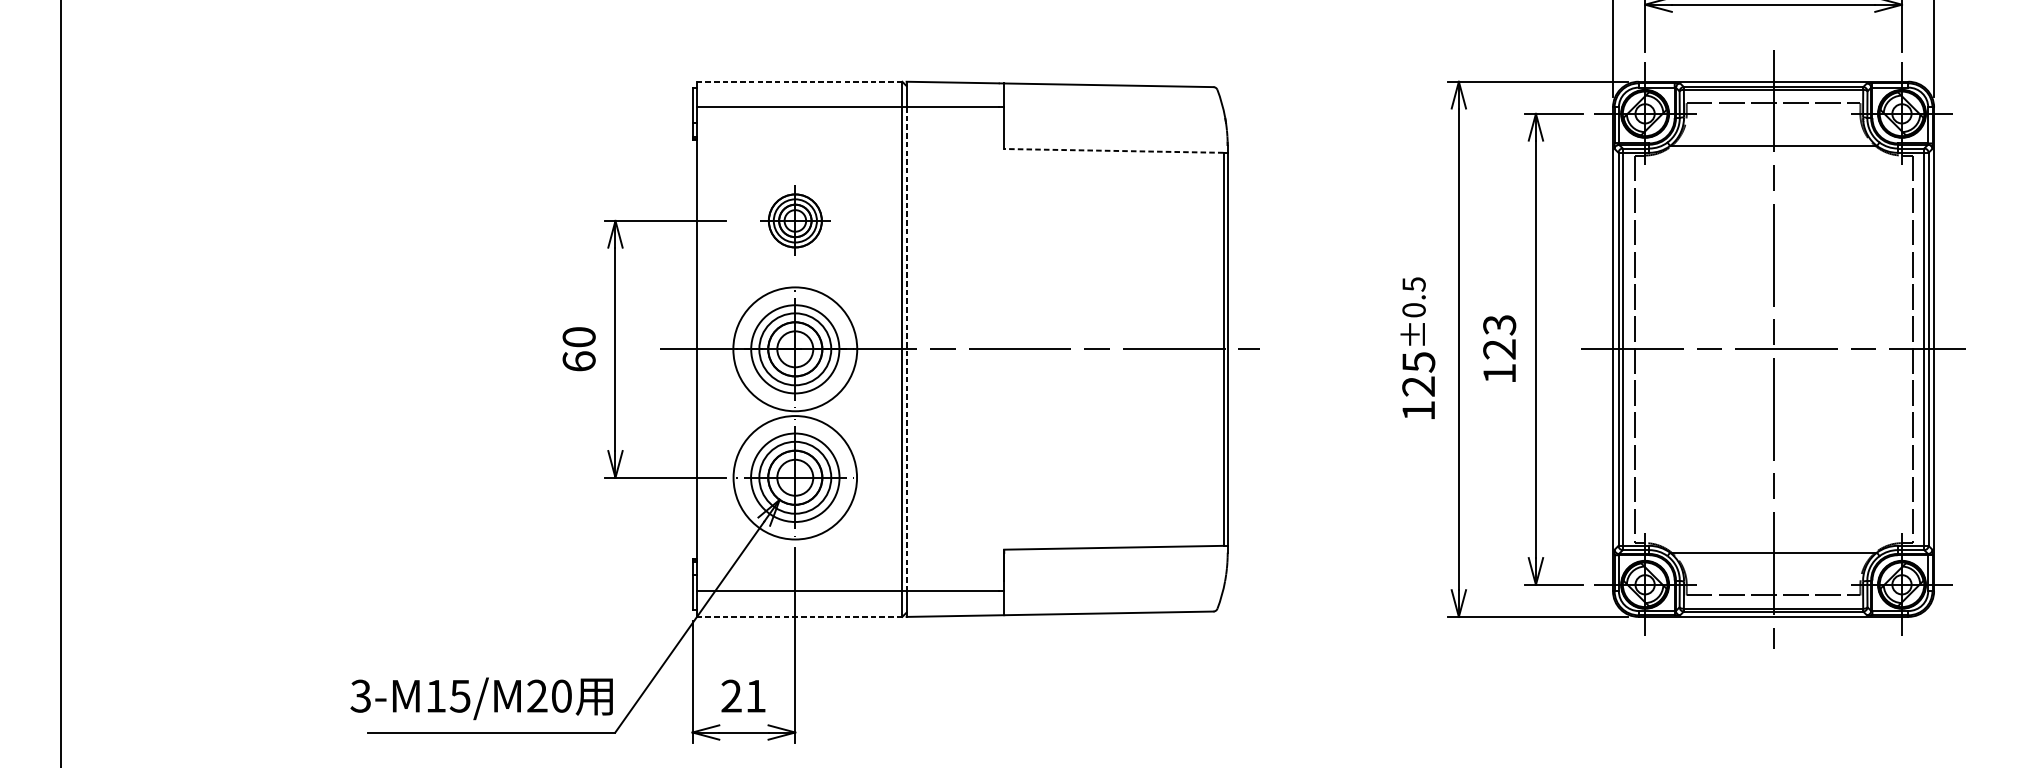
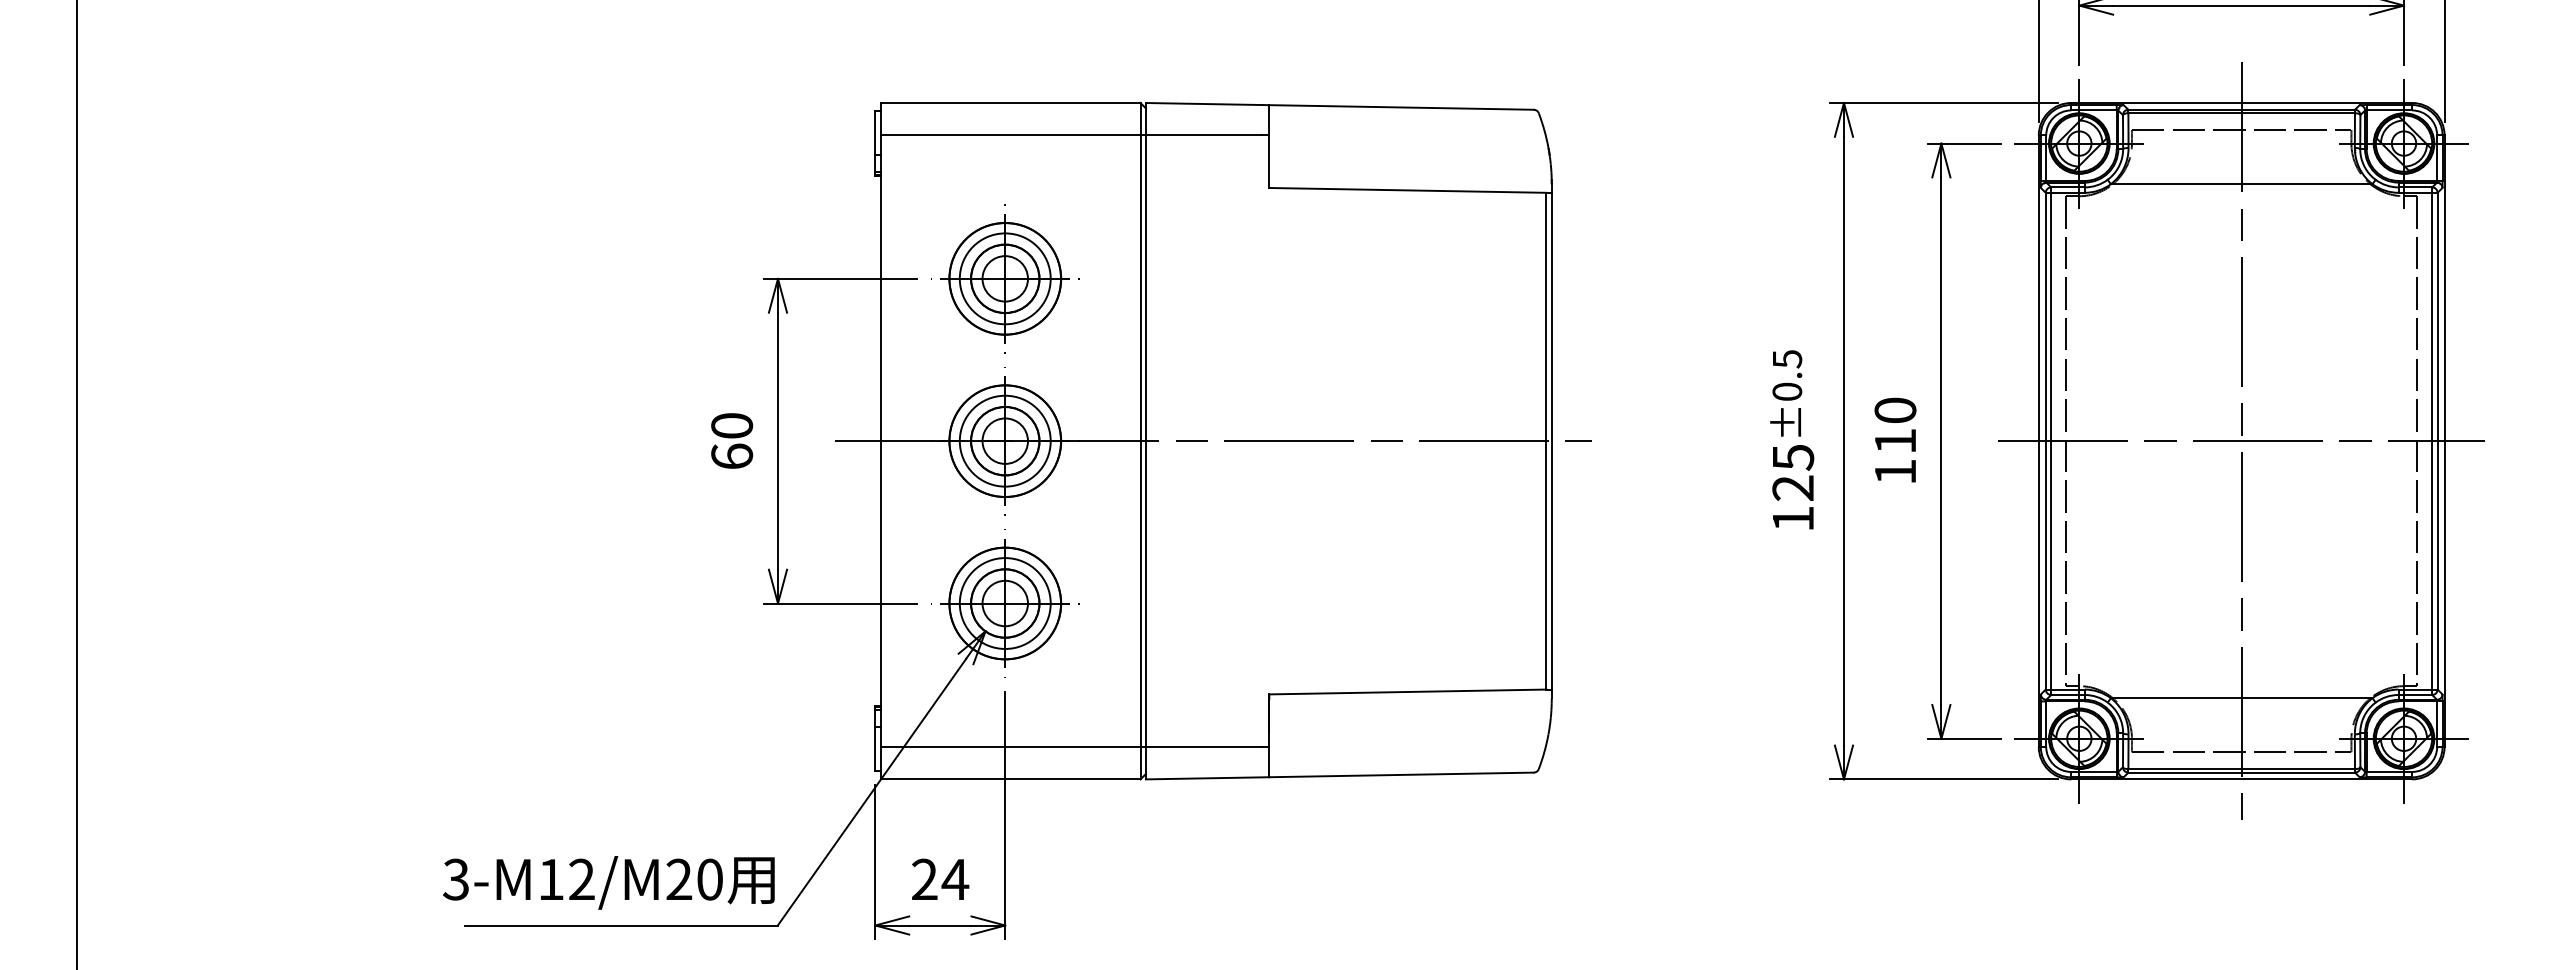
line: (799, 82) -> (1010, 103), dashed -> solid
line: (1113, 150) -> (1407, 190), dashed -> solid
part: (795, 220) -> (1005, 278), size x1.67
text: (1499, 336) -> (1895, 425), 123 -> 110
circle: (795, 349) -> (1005, 441), size x0.71
line: (906, 349) -> (1145, 441), dashed -> solid
circle: (795, 477) -> (1005, 603), size x0.71
line: (799, 617) -> (1010, 779), dashed -> solid
text: (460, 696) -> (581, 879), 3-M15/M20 -> 3-M12/M20
text: (755, 696) -> (955, 879), 21 -> 24

